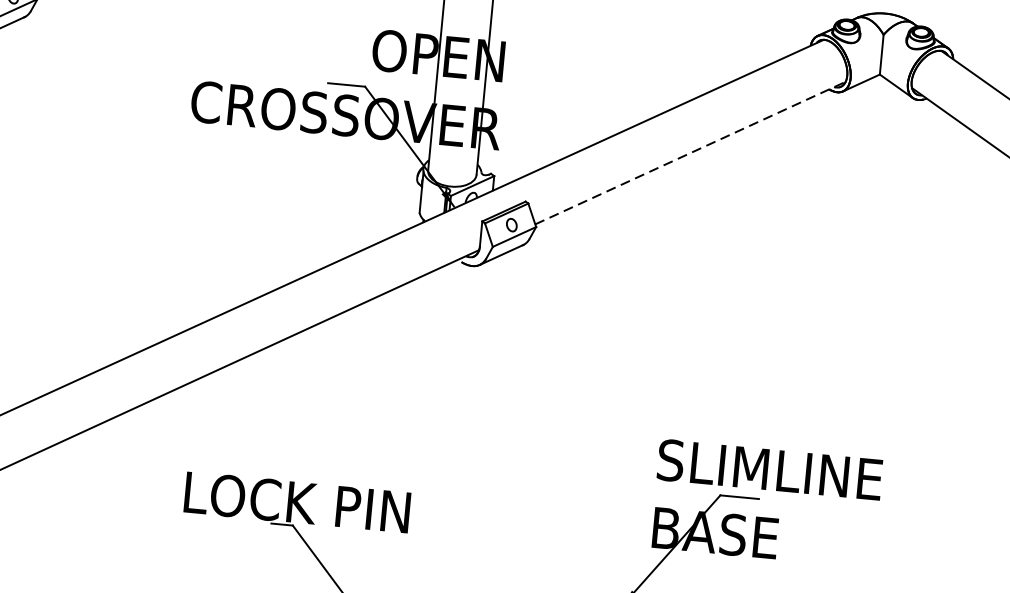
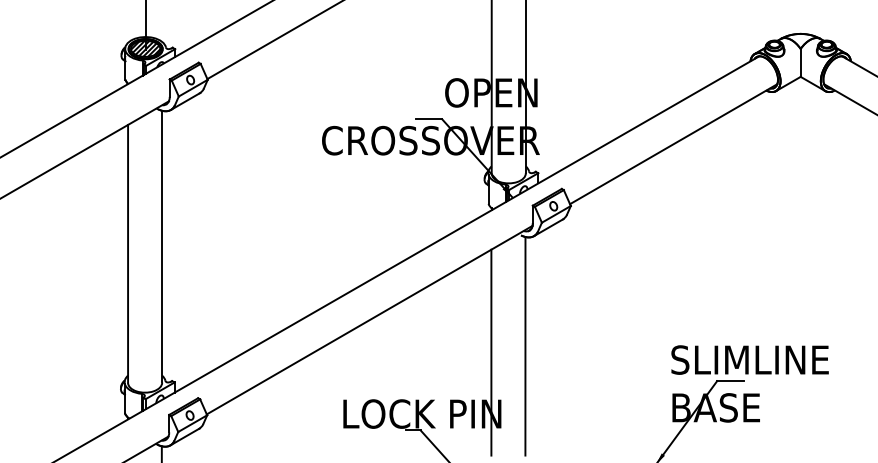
line: (690, 153) -> (673, 144), dashed -> solid
line: (452, 420) -> (525, 346), added
line: (403, 424) -> (491, 352), added

